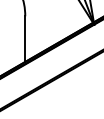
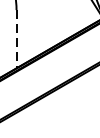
line: (25, 39) -> (16, 39), solid -> dashed

